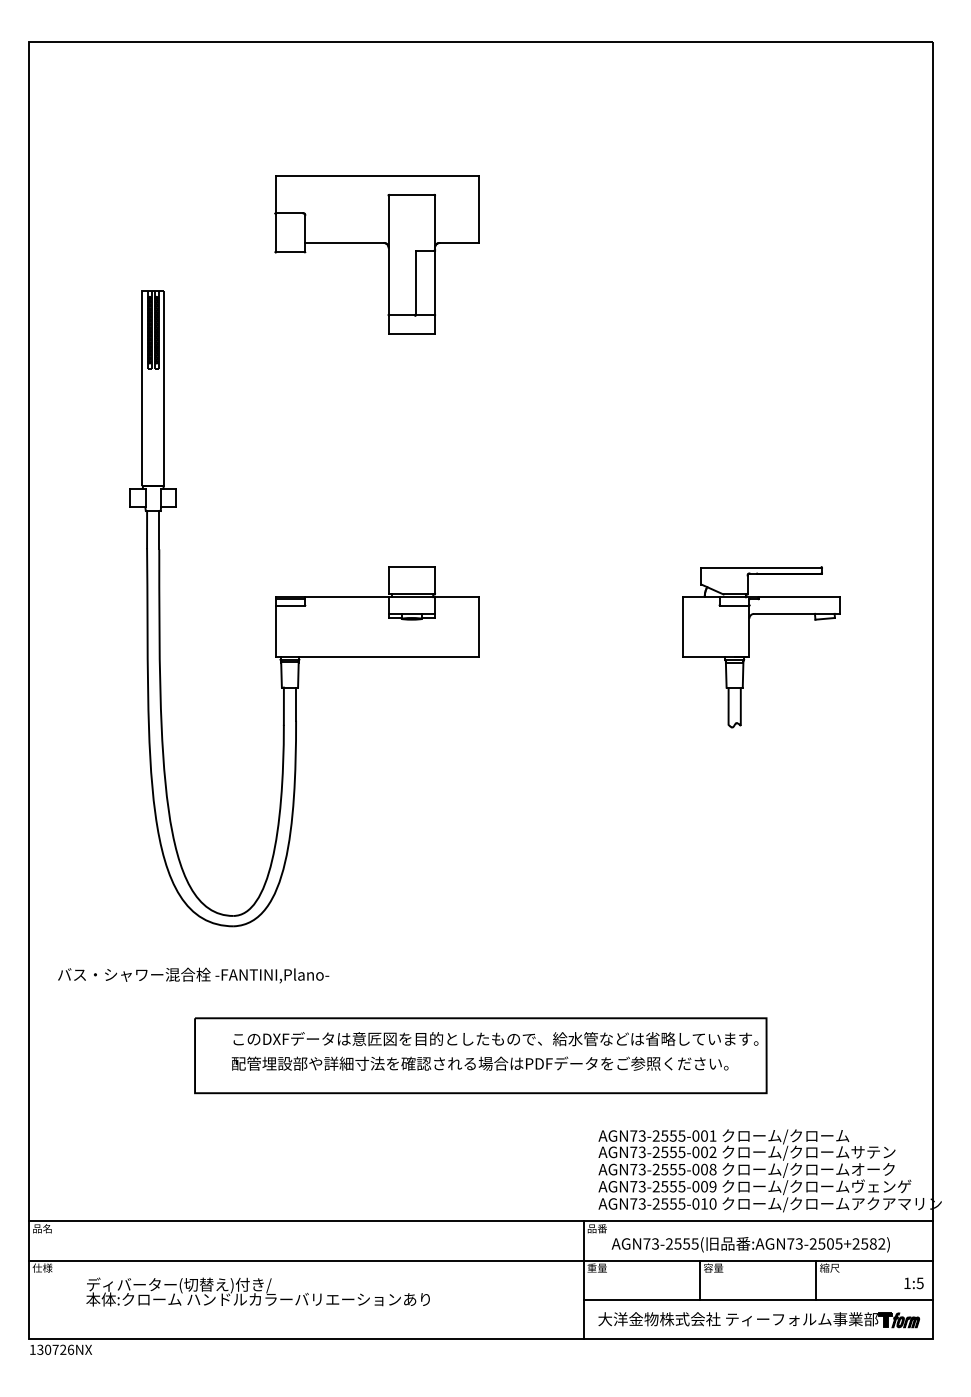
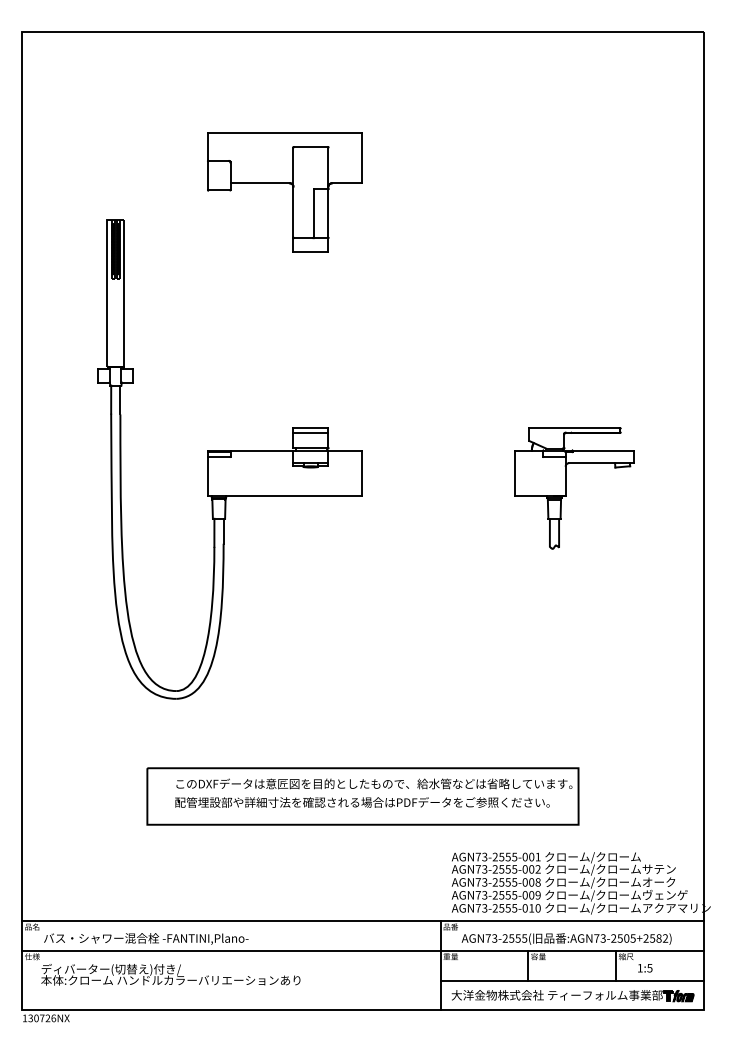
line: (411, 573) -> (310, 432), added
text: (193, 975) -> (146, 938), moved
text: (913, 1283) -> (644, 968), moved
text: (257, 1291) -> (170, 974), moved

